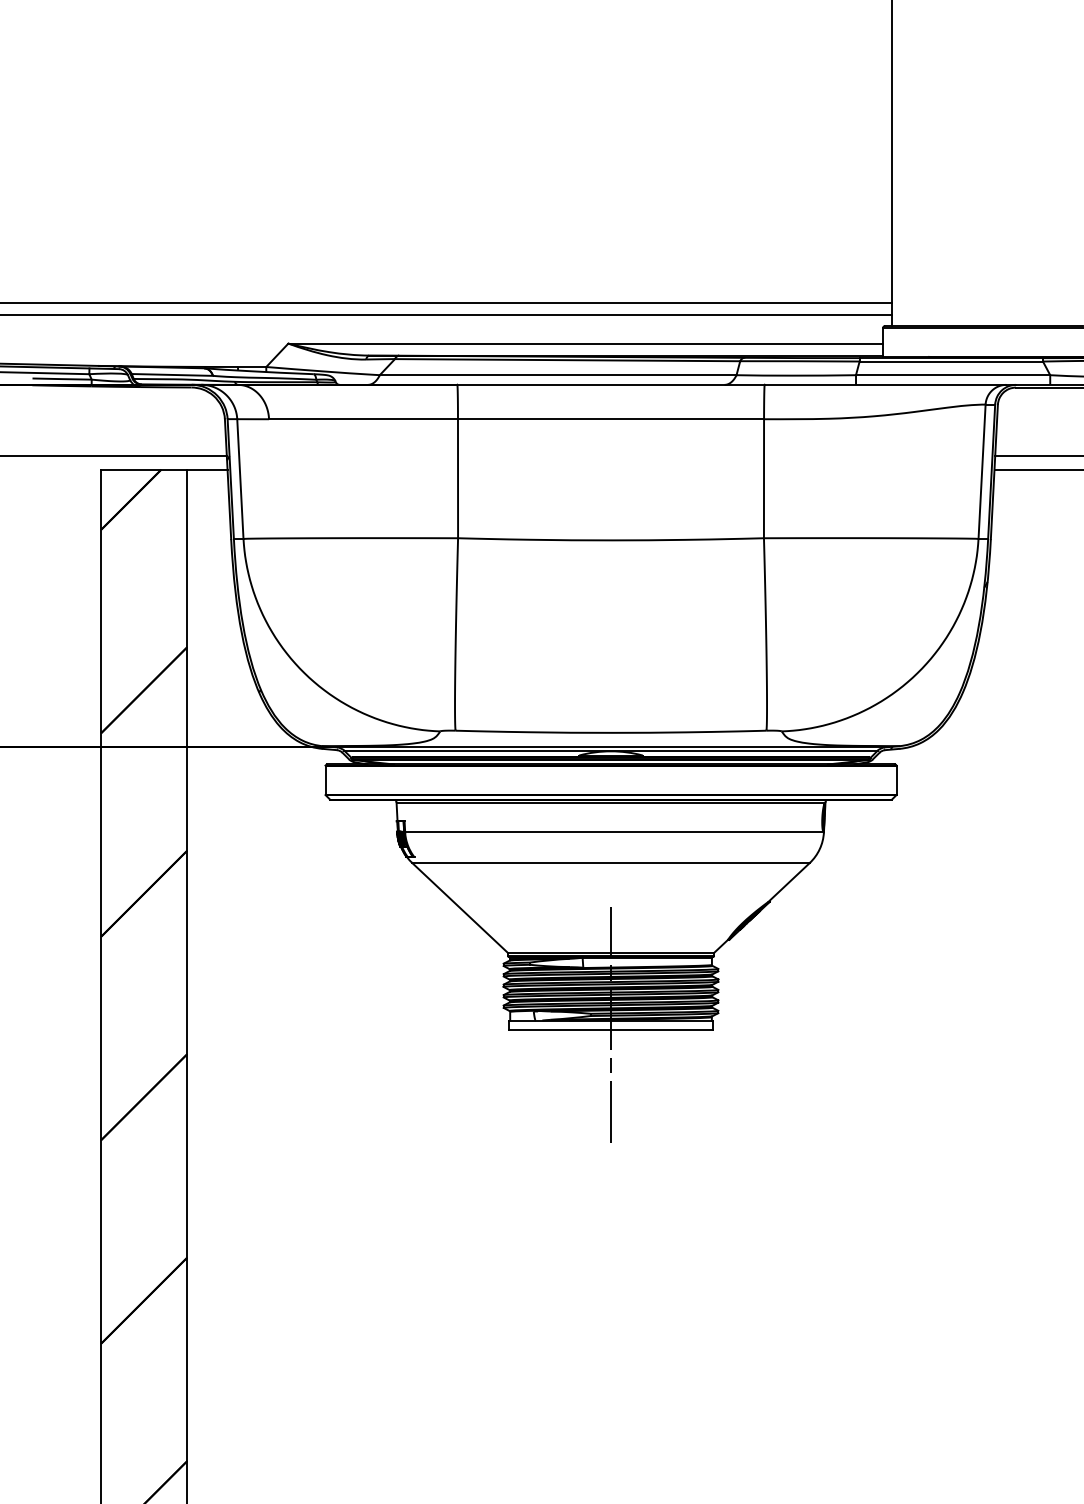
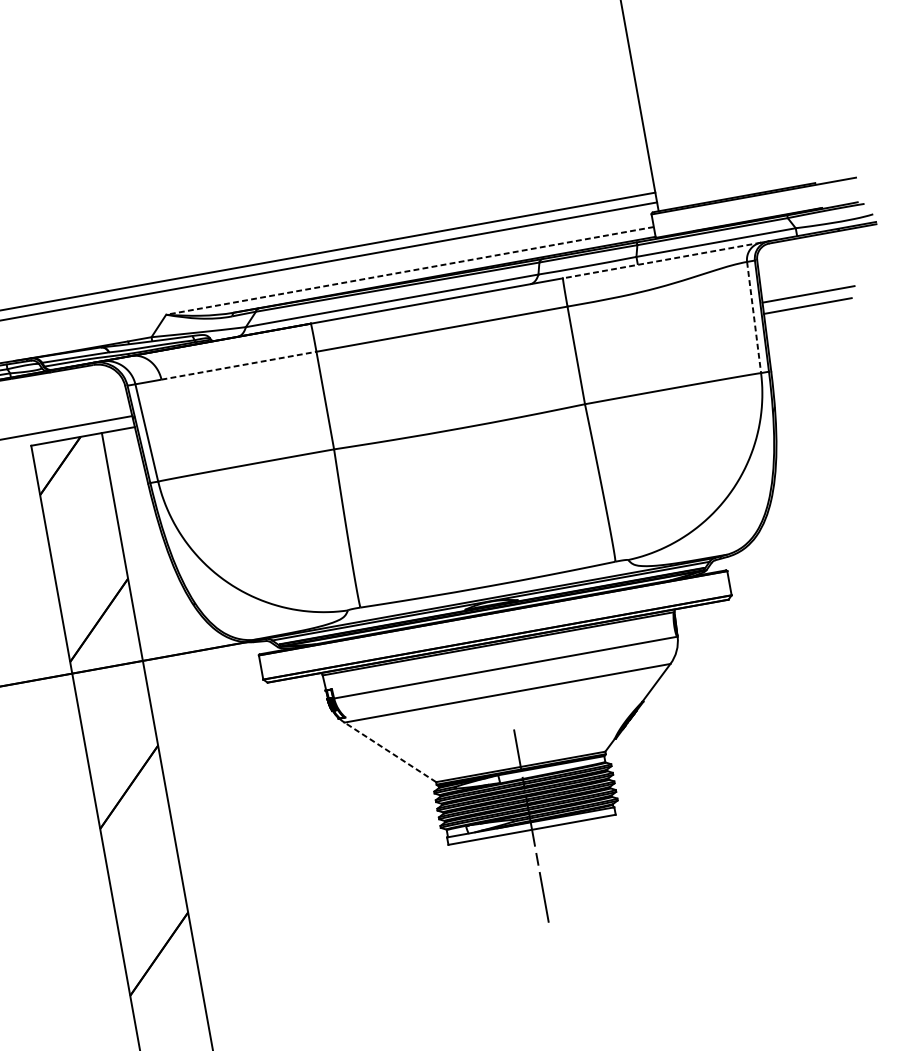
line: (585, 343) -> (409, 270), solid -> dashed
line: (885, 384) -> (662, 260), solid -> dashed
line: (364, 419) -> (239, 365), solid -> dashed
line: (982, 472) -> (754, 318), solid -> dashed
line: (460, 908) -> (390, 752), solid -> dashed

